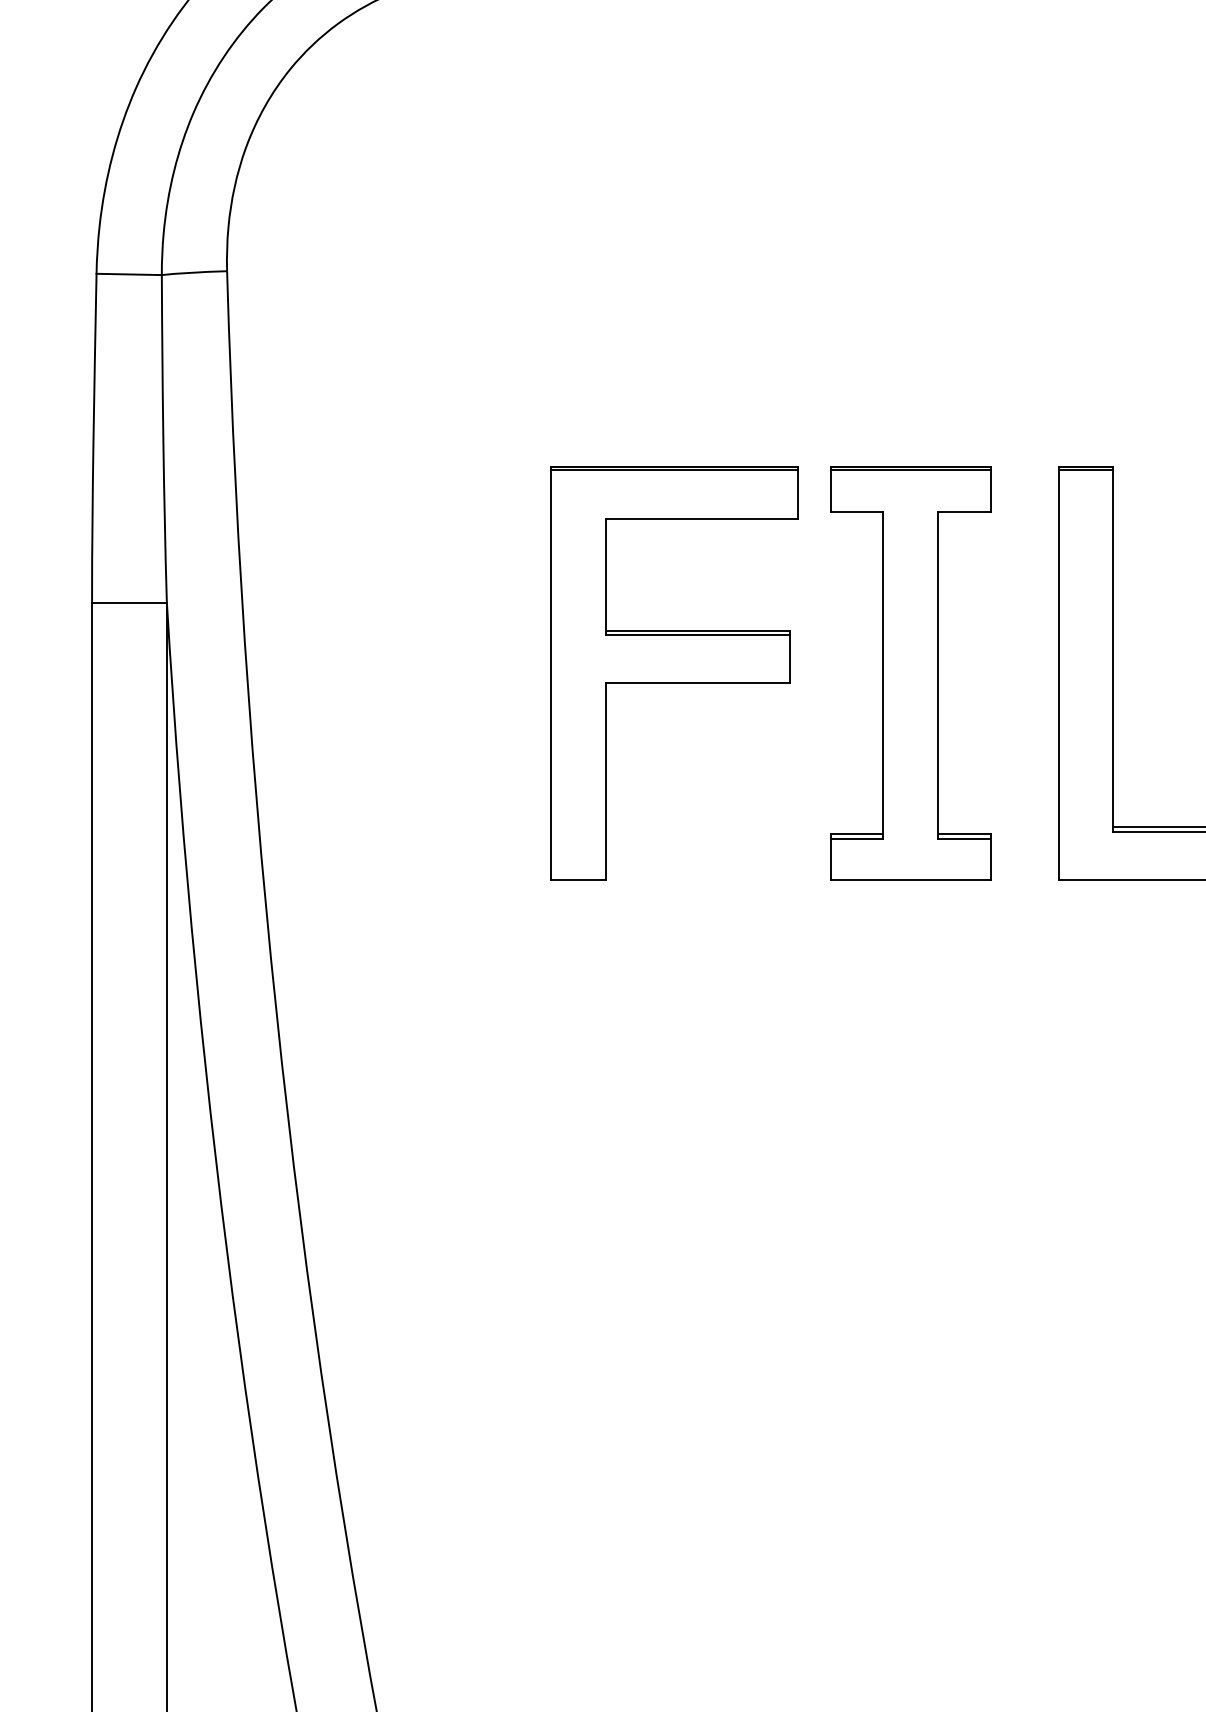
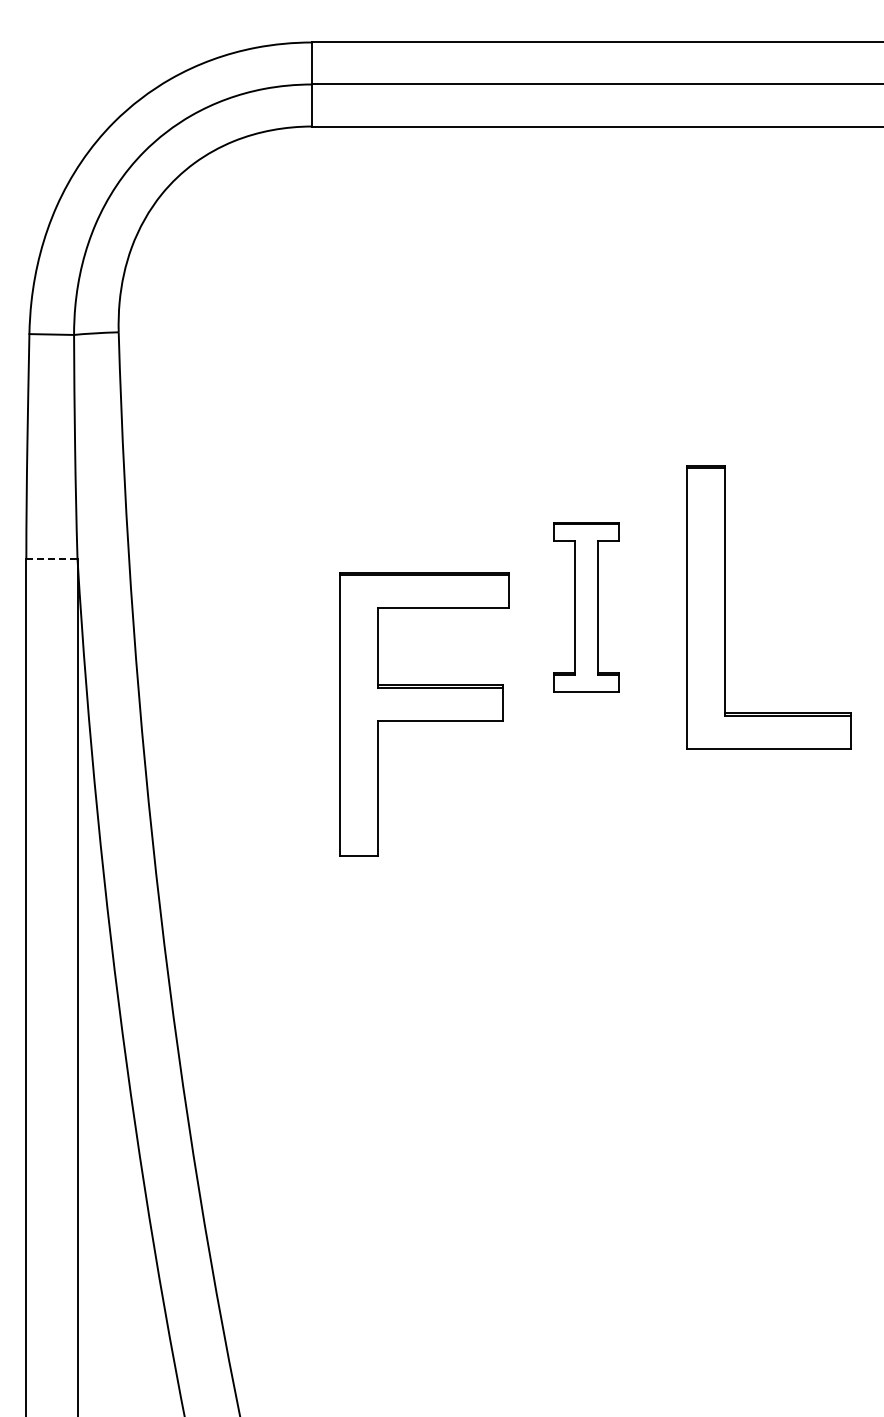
line: (128, 603) -> (51, 559), solid -> dashed
part: (674, 673) -> (424, 714), moved
part: (911, 673) -> (586, 607), size x0.6

